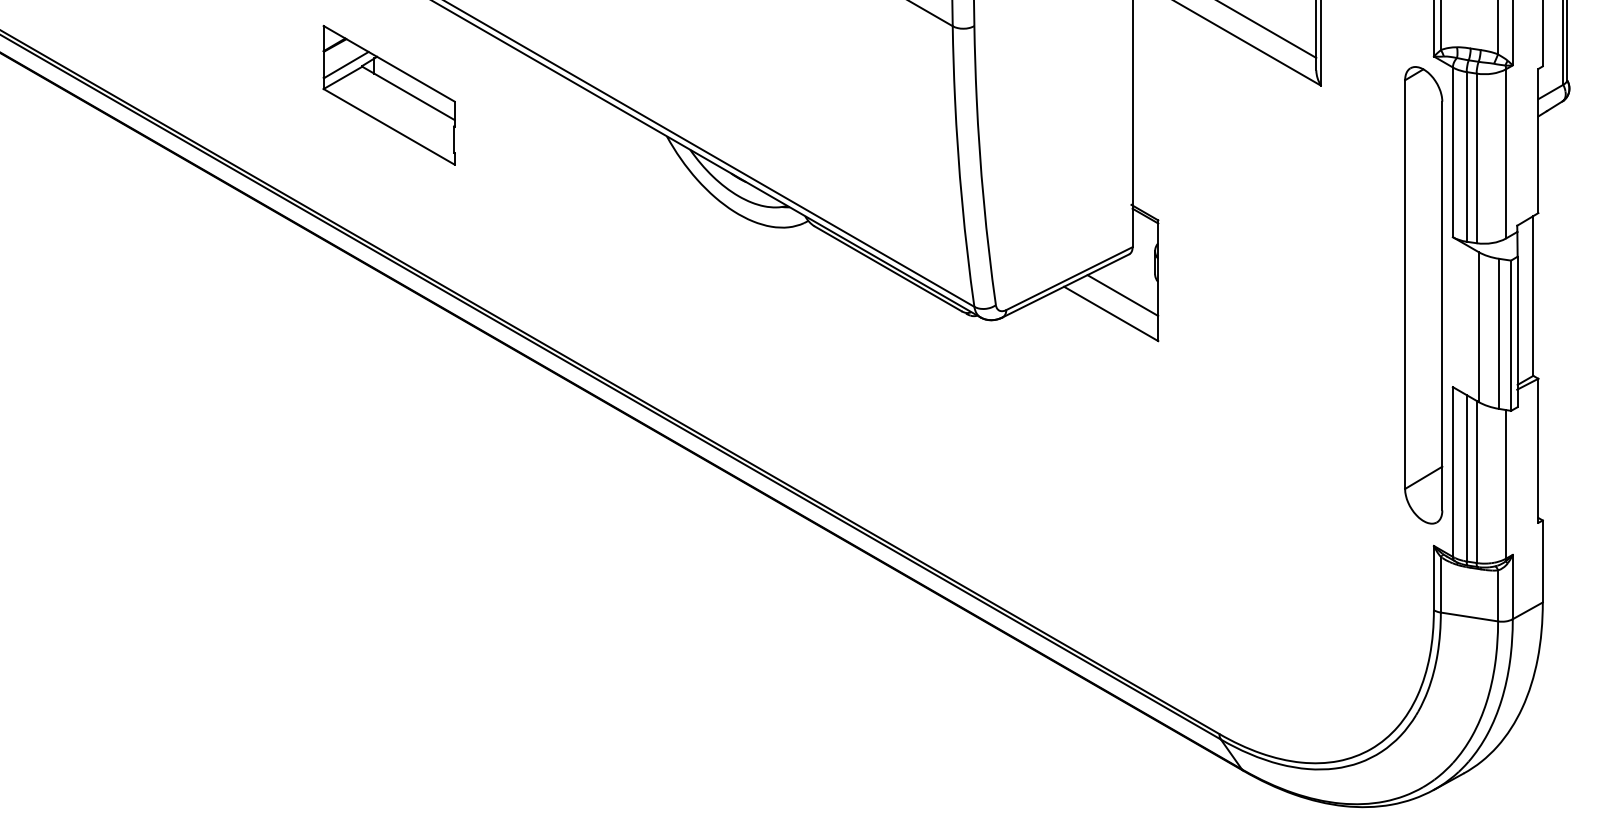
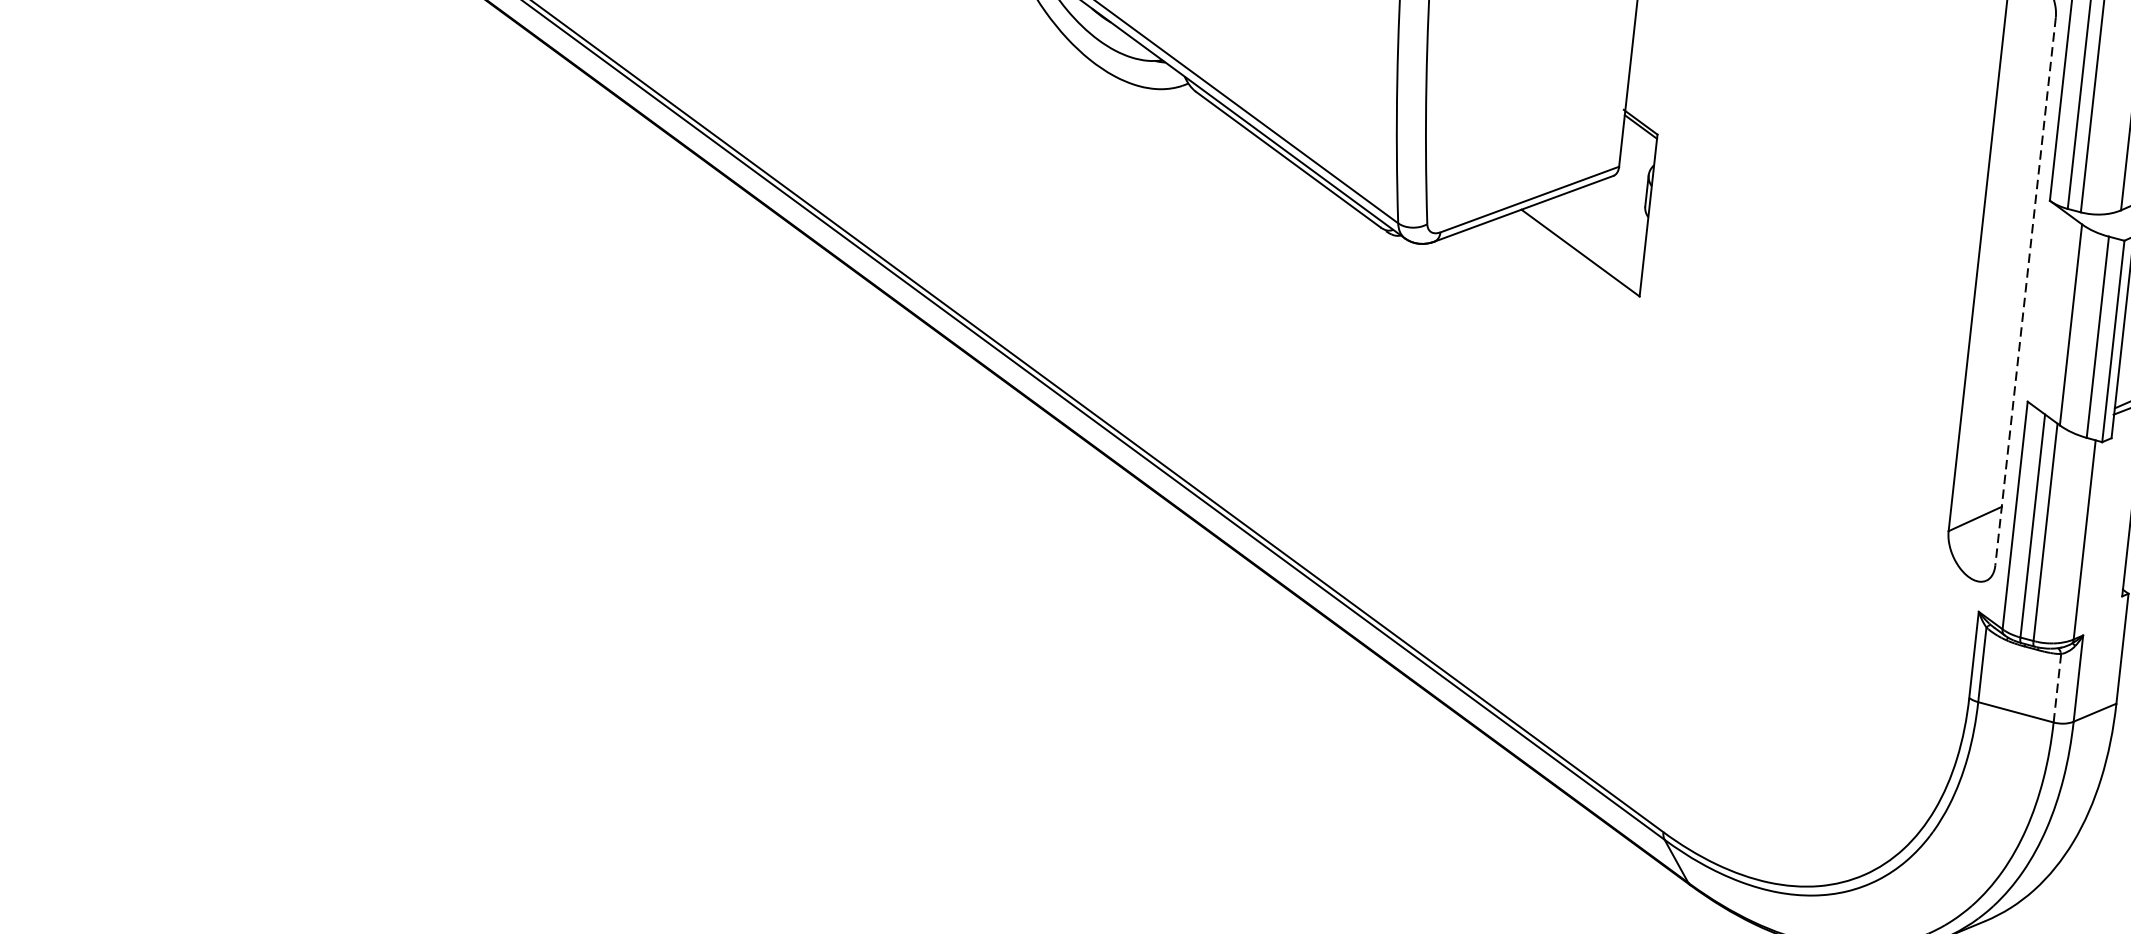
line: (1122, 295) -> (1598, 230), removed
line: (1442, 306) -> (2025, 292), solid -> dashed
line: (1498, 595) -> (2058, 687), solid -> dashed

